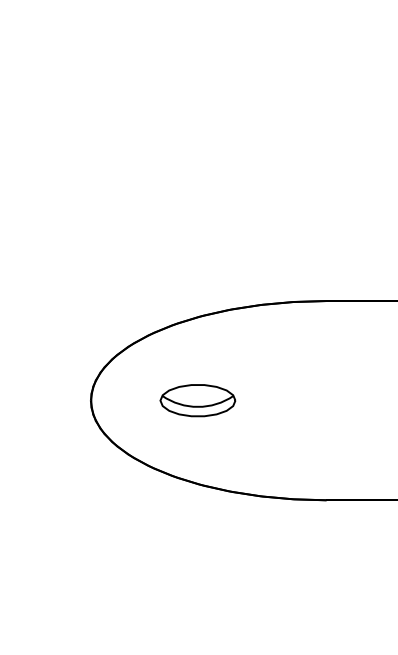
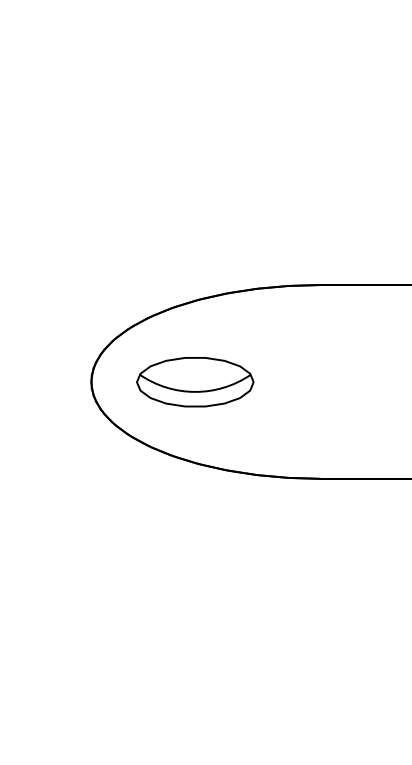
part: (198, 400) -> (195, 381), size x1.6

